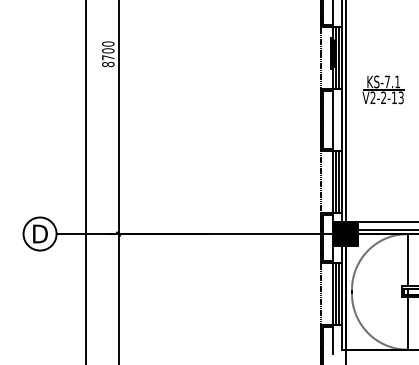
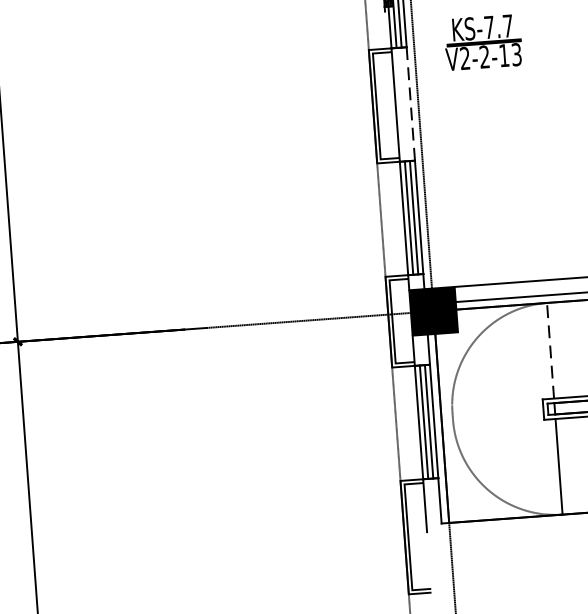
text: (397, 81) -> (507, 25), KS-7.1 -> KS-7.7
line: (341, 120) -> (410, 104), solid -> dashed
line: (407, 259) -> (549, 349), solid -> dashed

